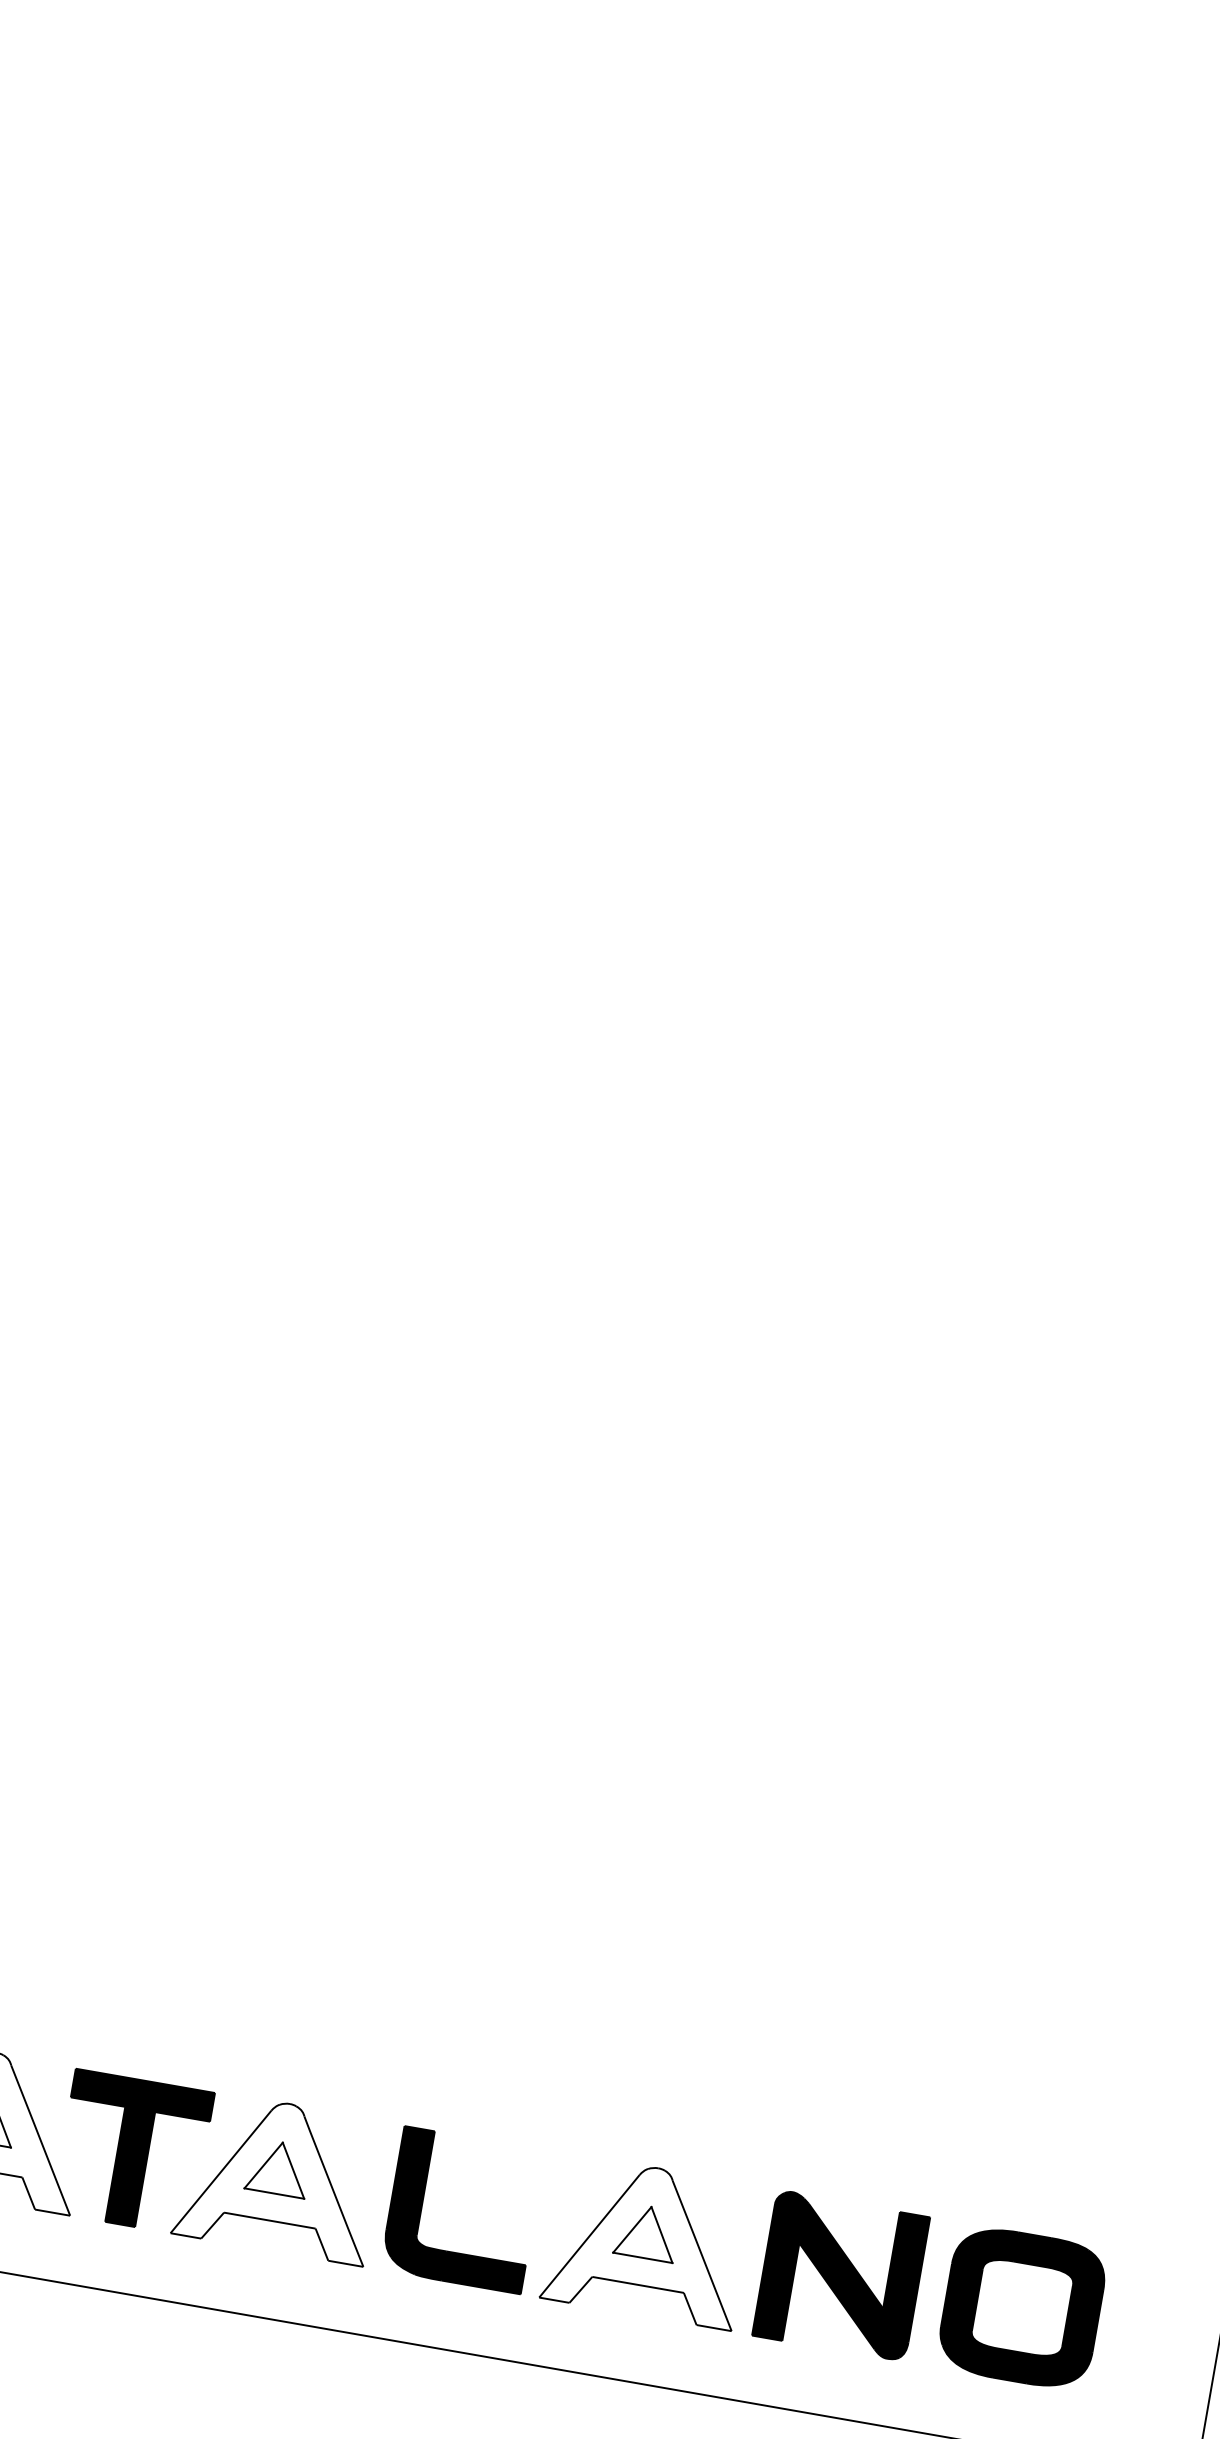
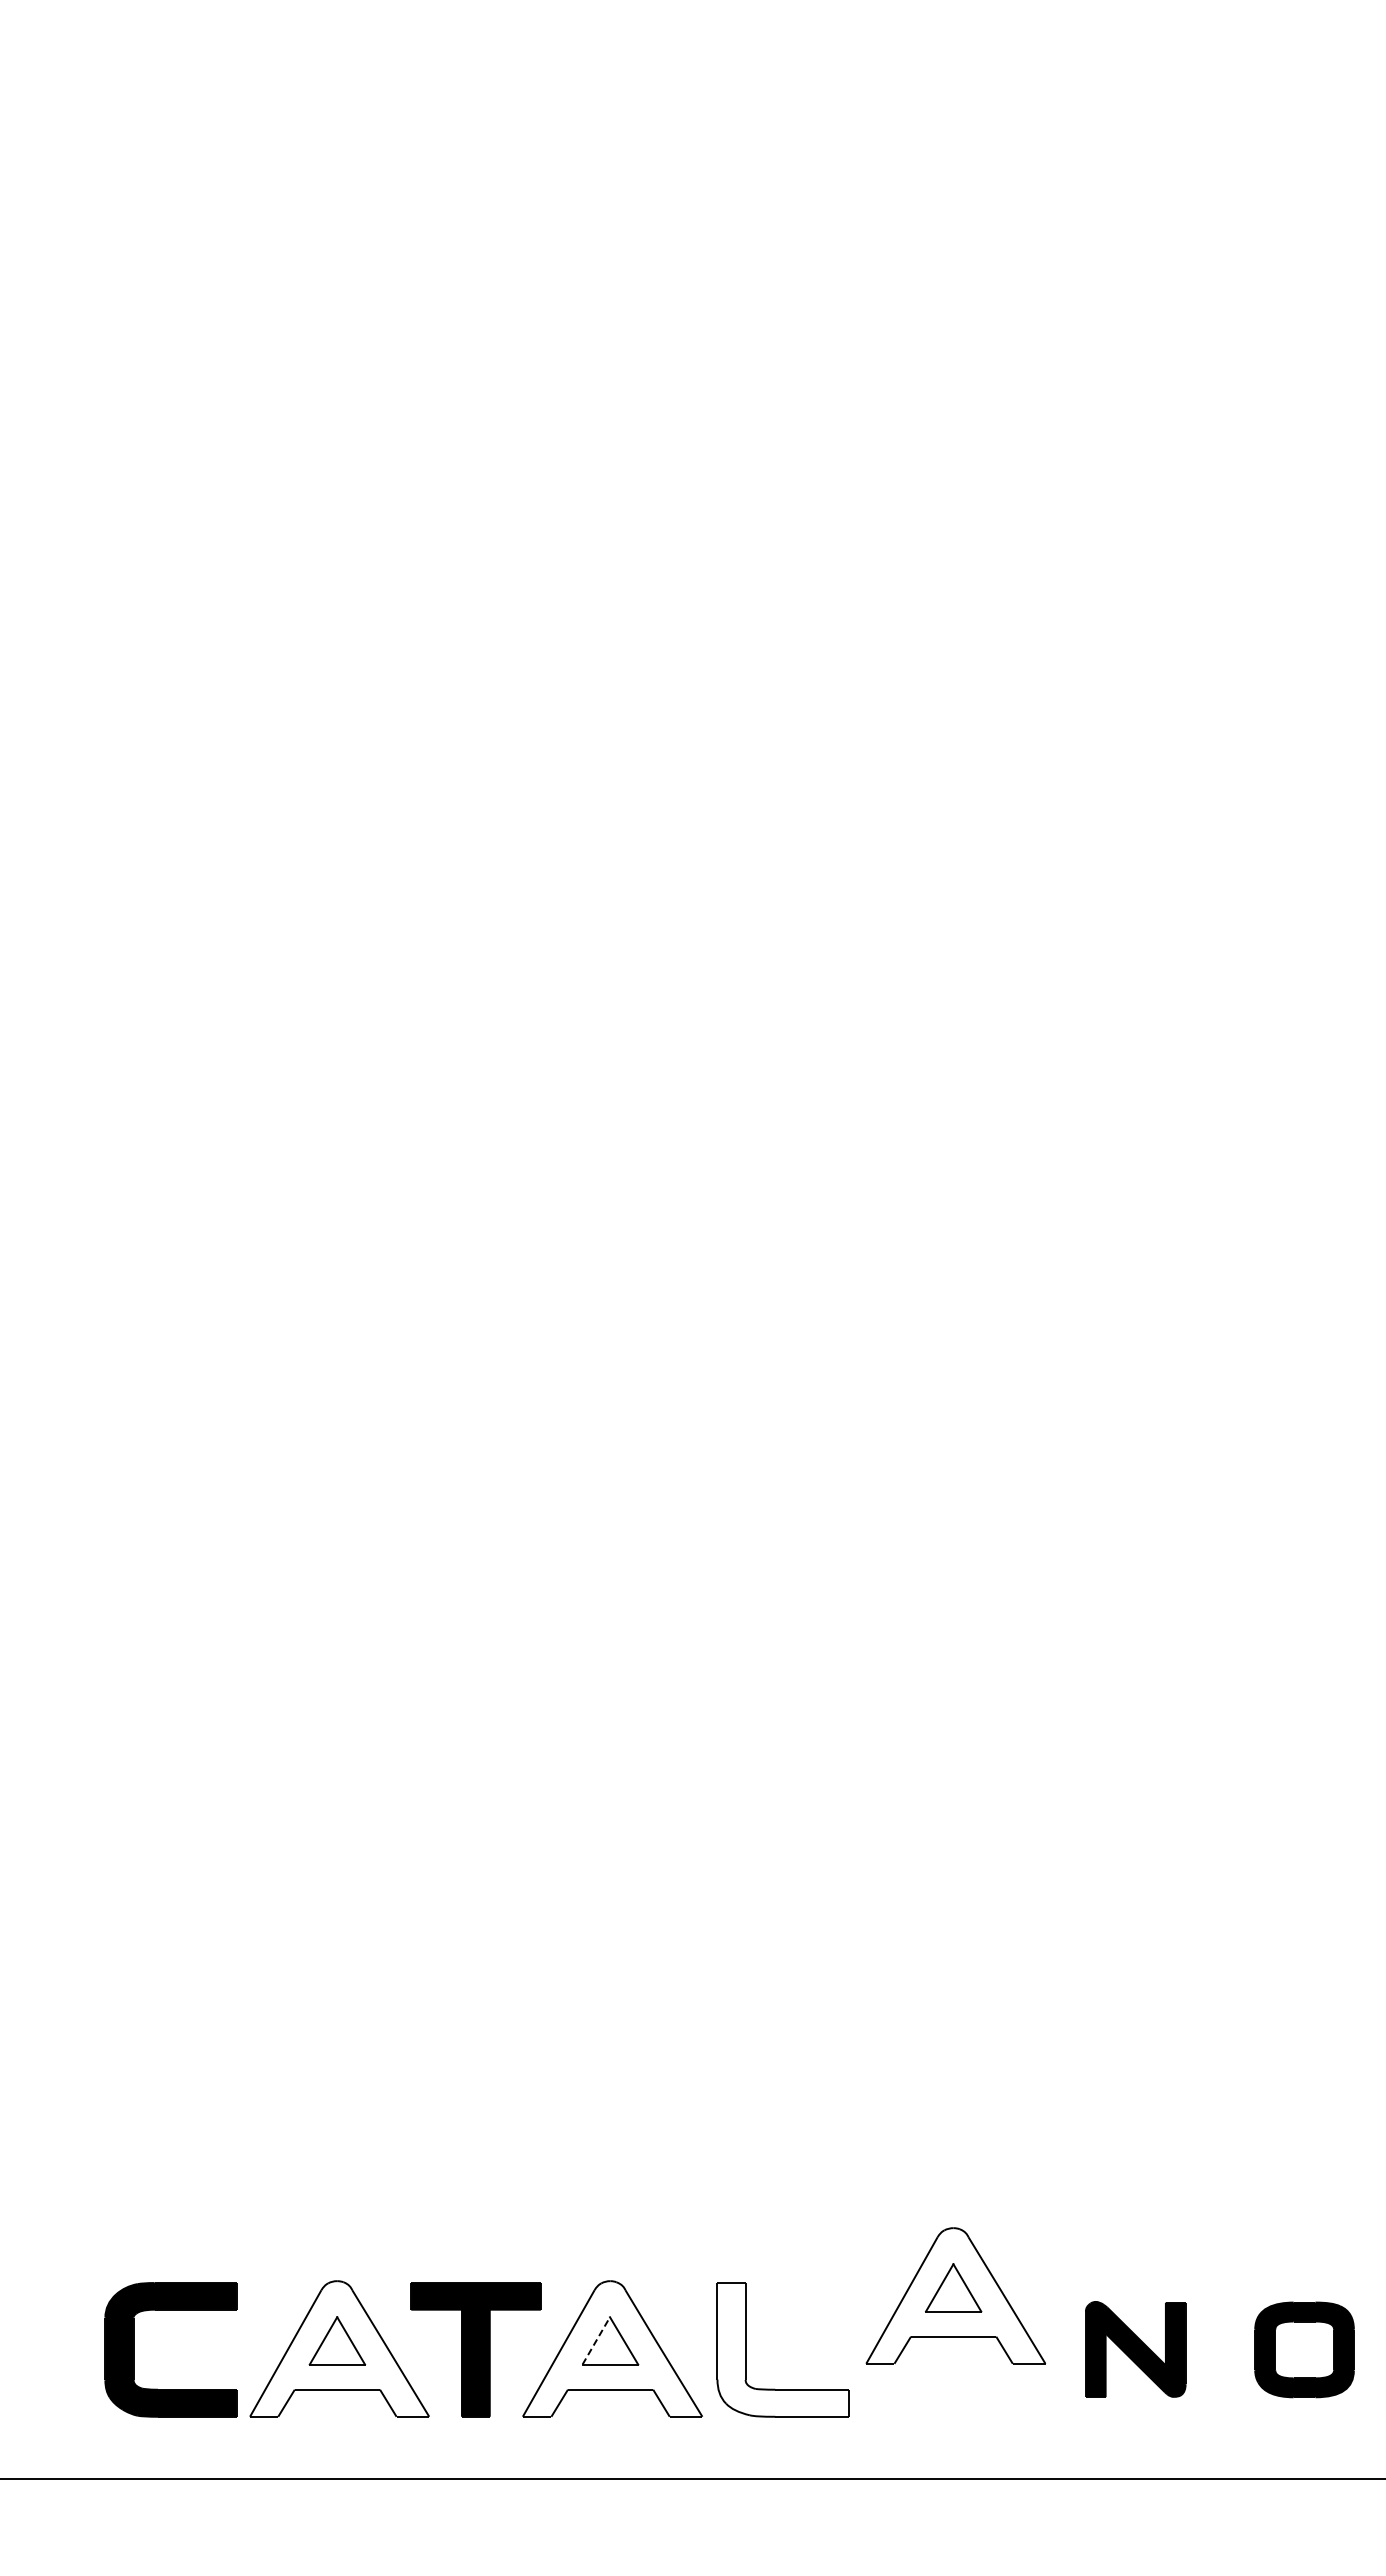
line: (263, 2165) -> (596, 2340), solid -> dashed
fill: (461, 2209) -> (782, 2349), removed
part: (647, 2240) -> (955, 2295), moved
part: (840, 2275) -> (1135, 2349), size x0.7
part: (1022, 2307) -> (1304, 2349), size x0.7

